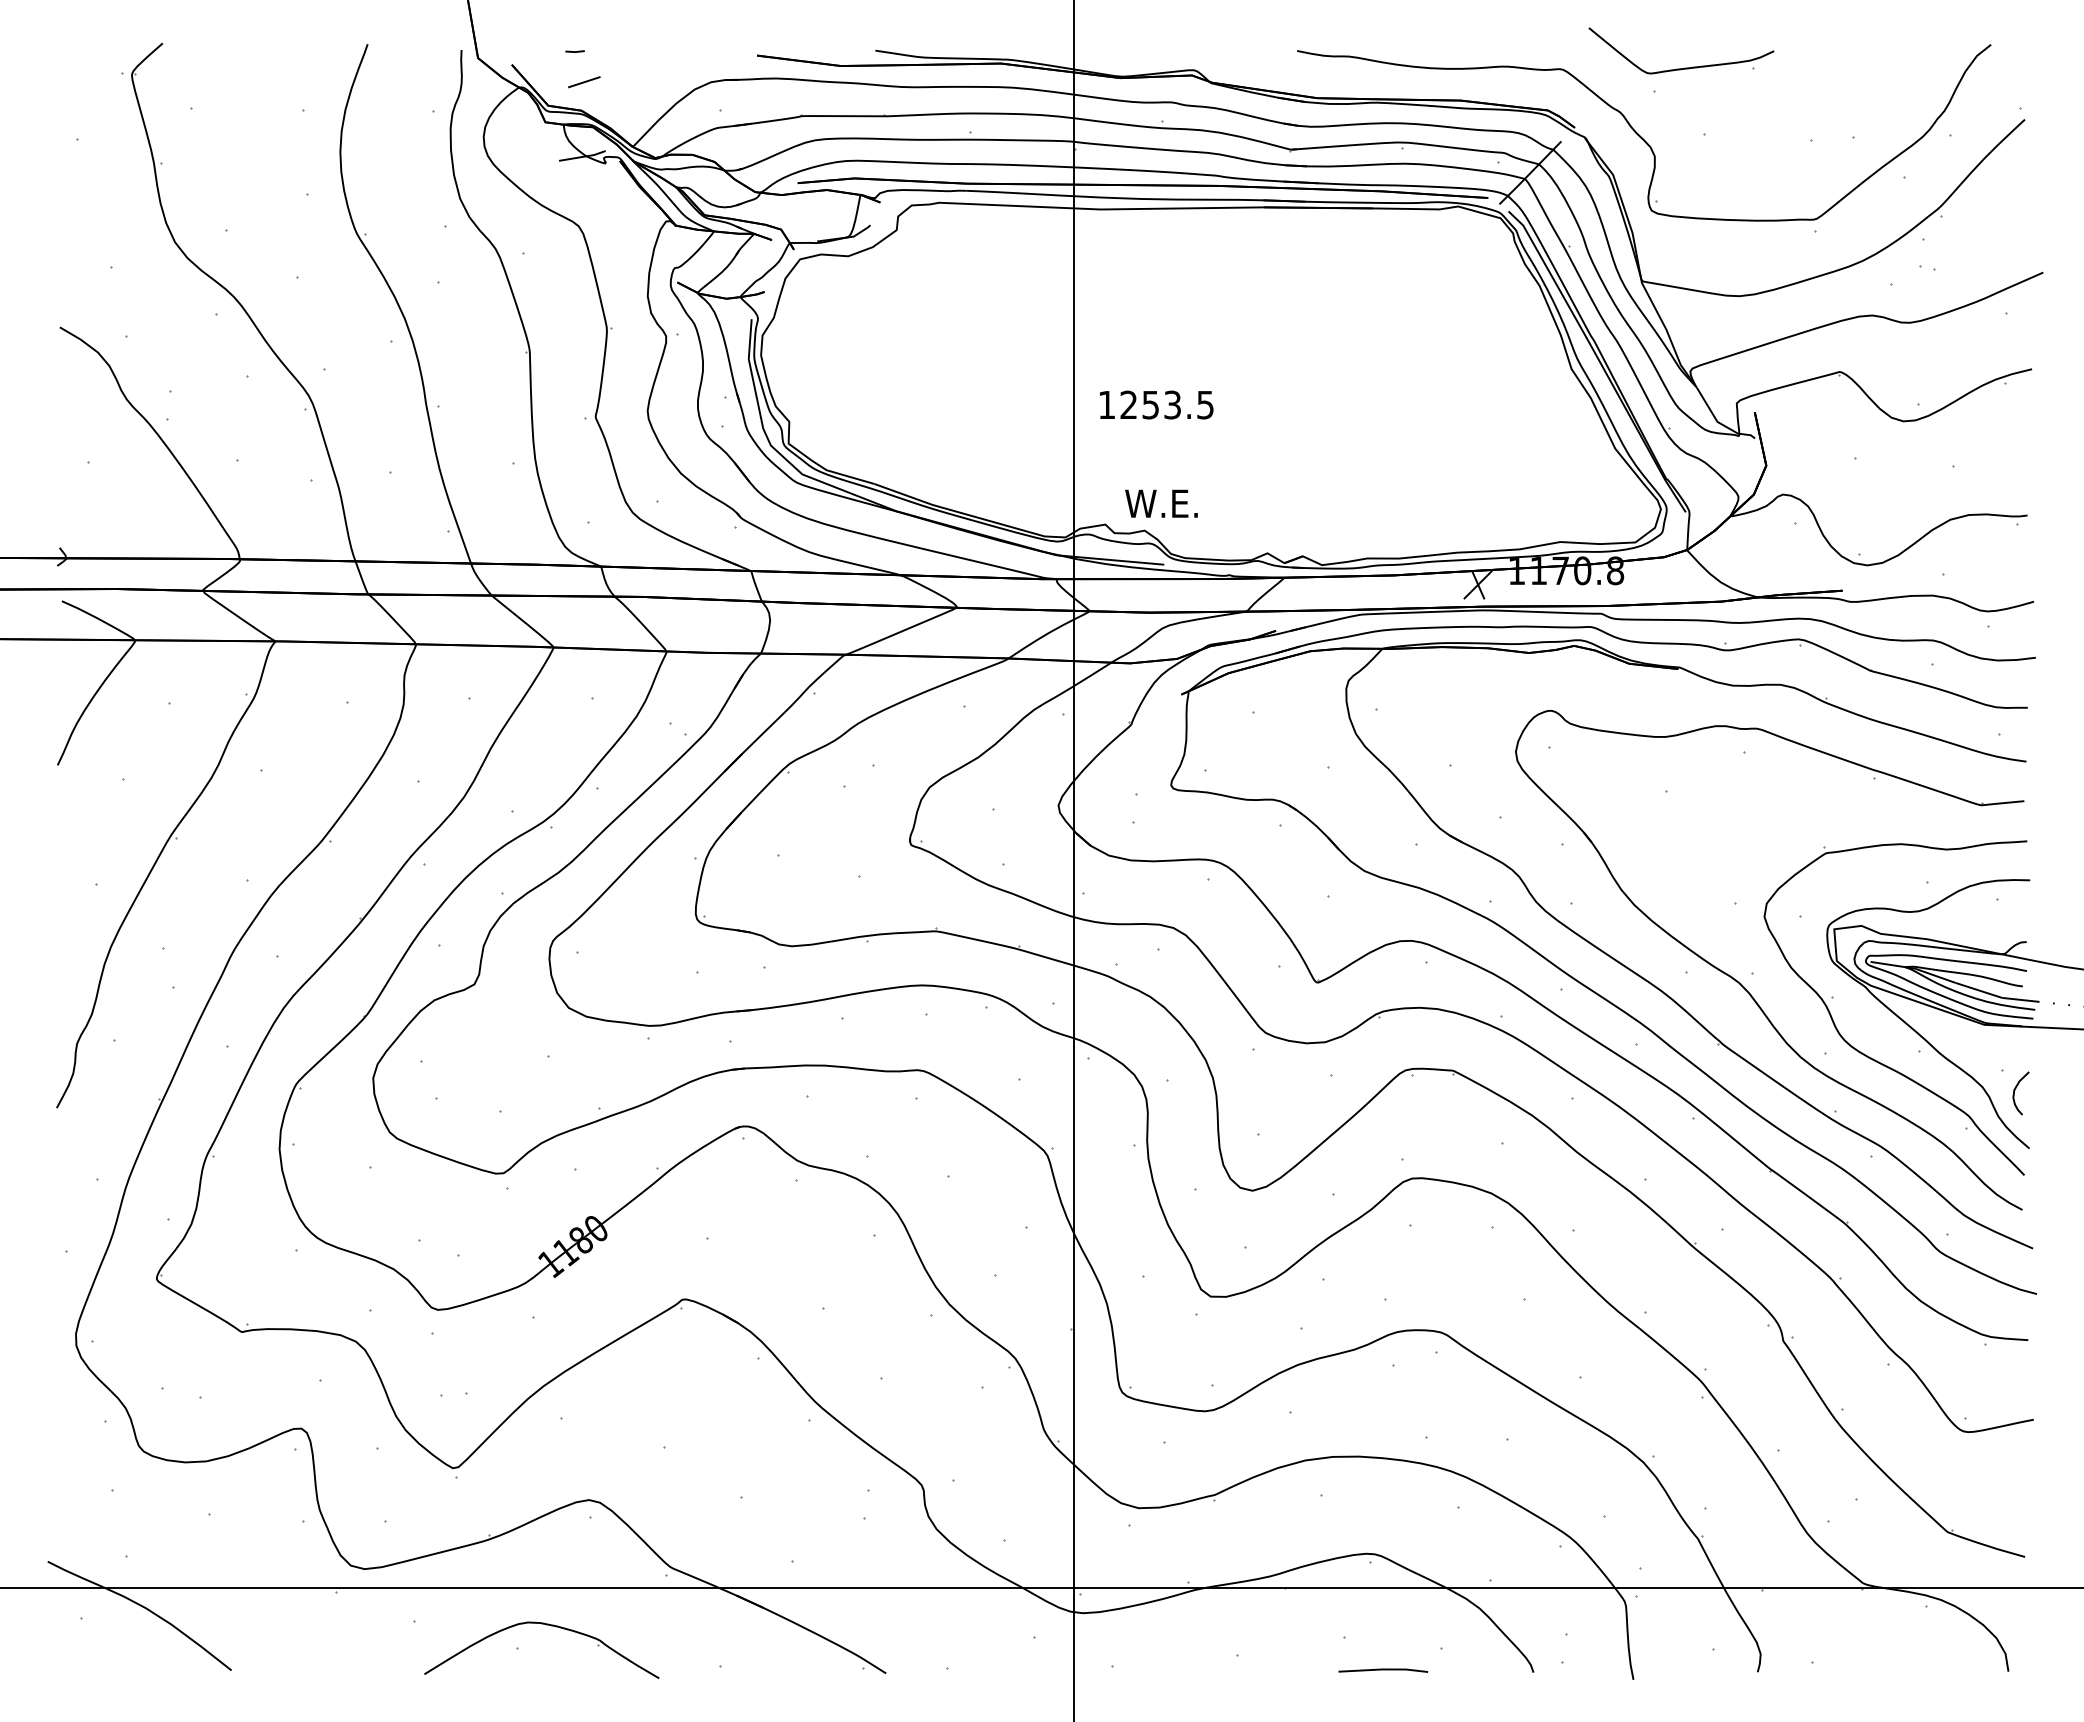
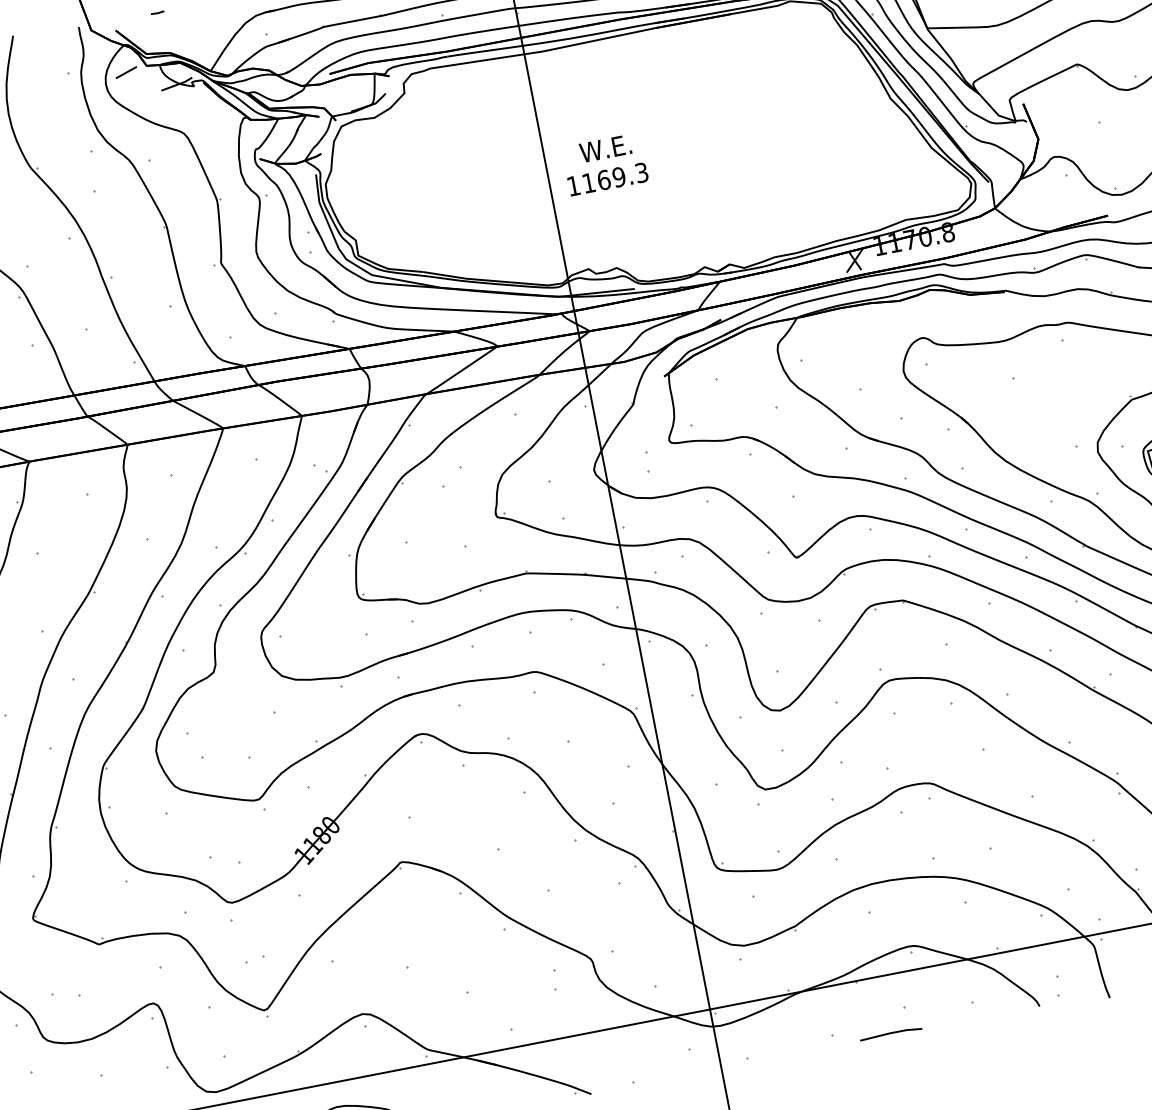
line: (584, 82) -> (126, 72), moved
text: (1166, 404) -> (614, 177), 1253.5 -> 1169.3
text: (1161, 503) -> (605, 148), moved
line: (1383, 1670) -> (891, 1033), moved

